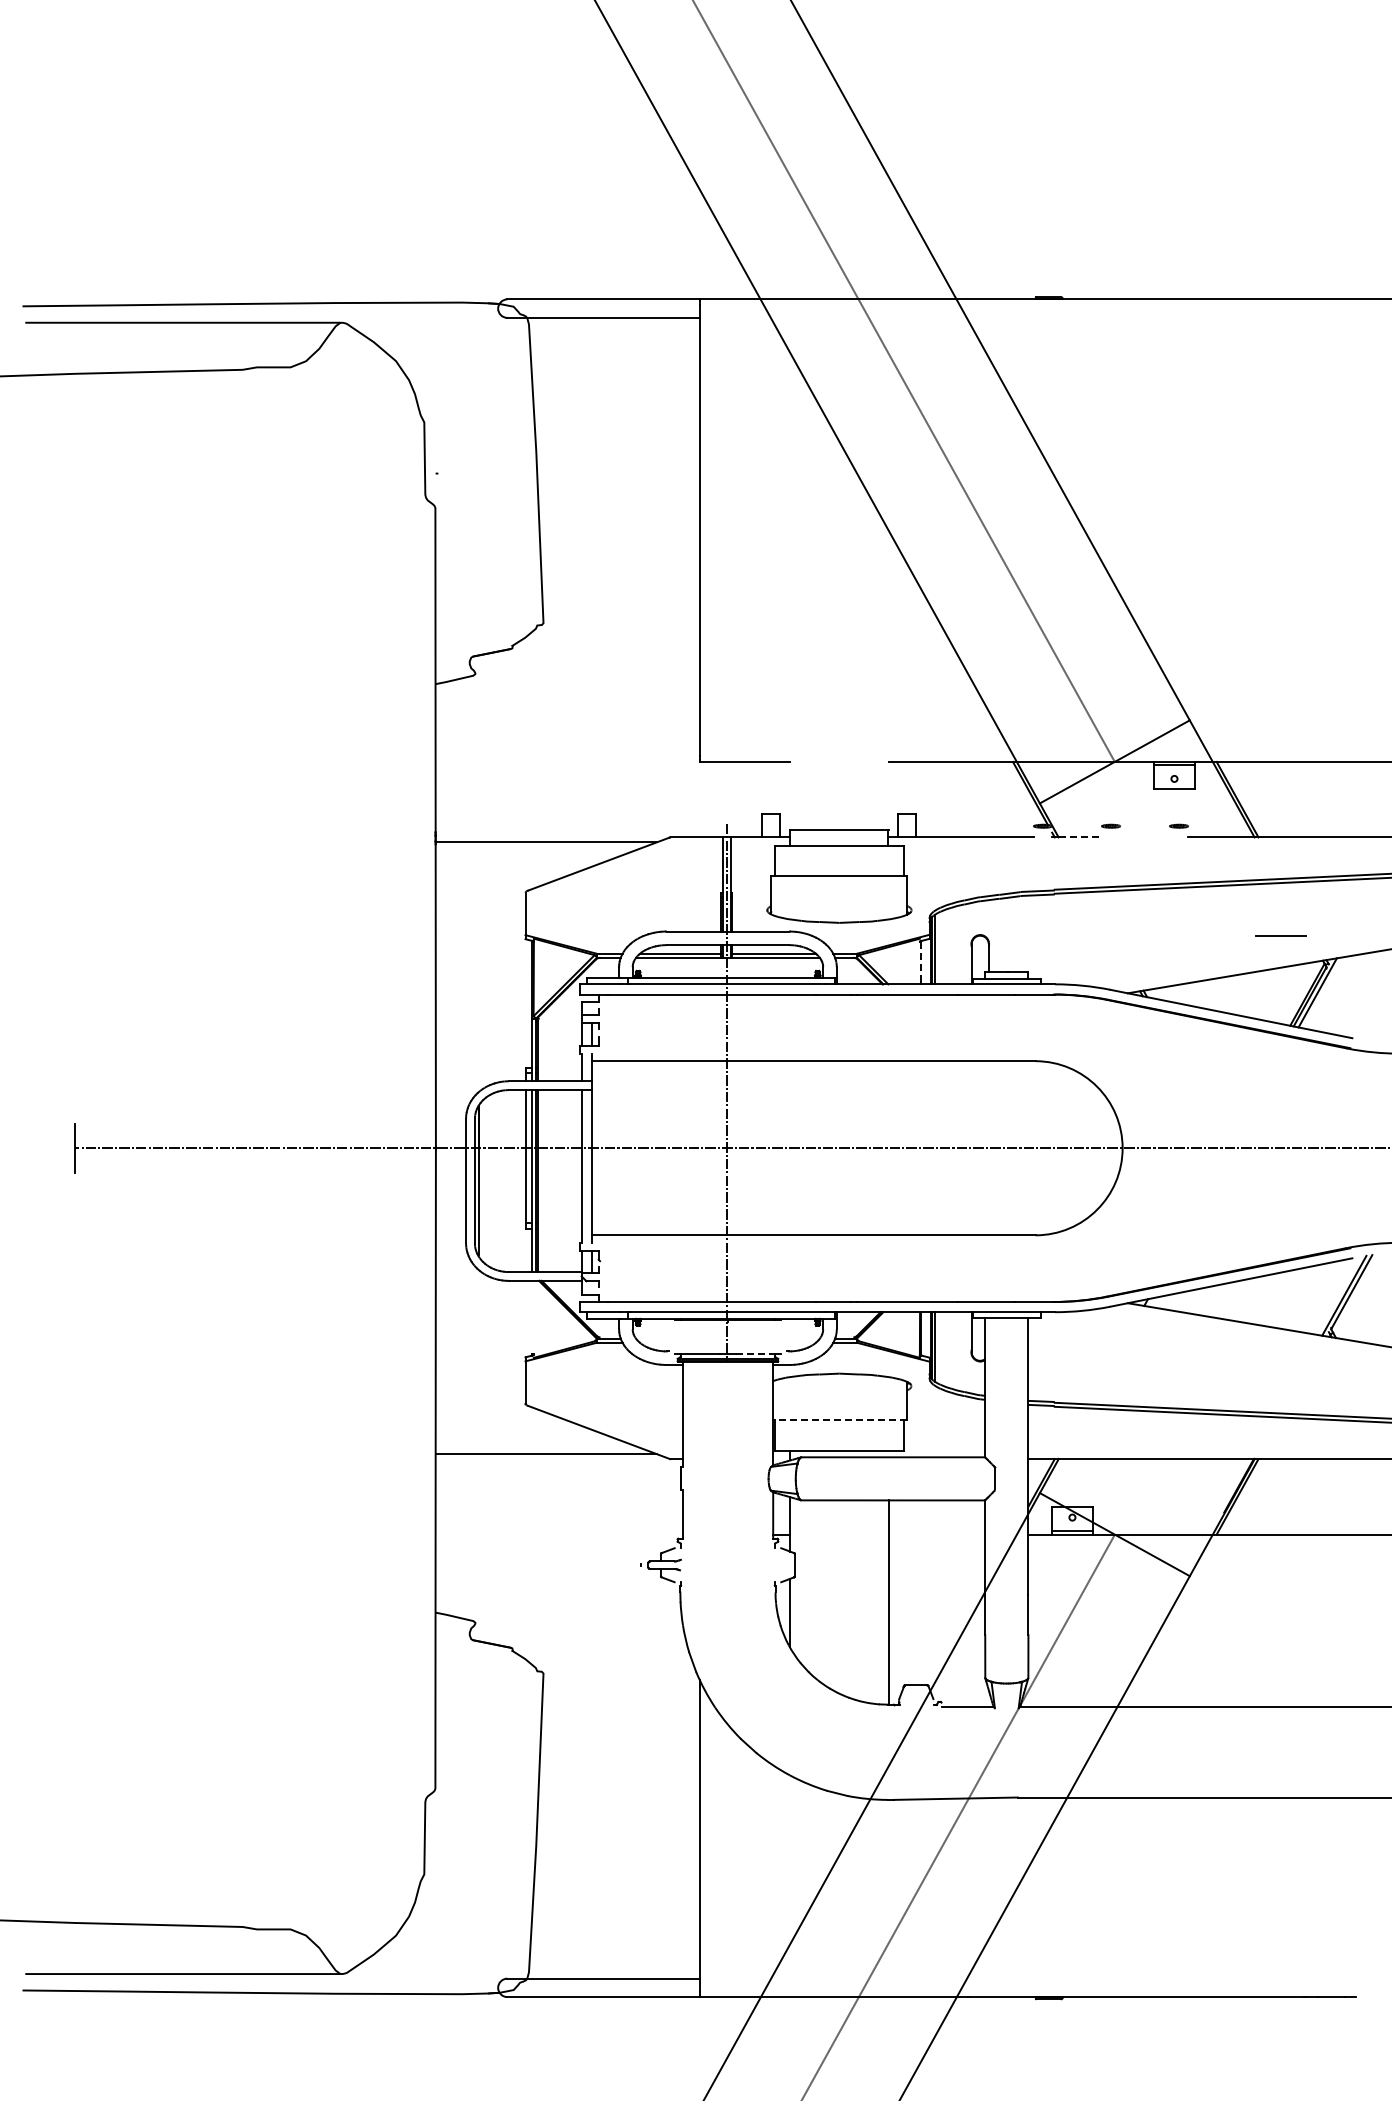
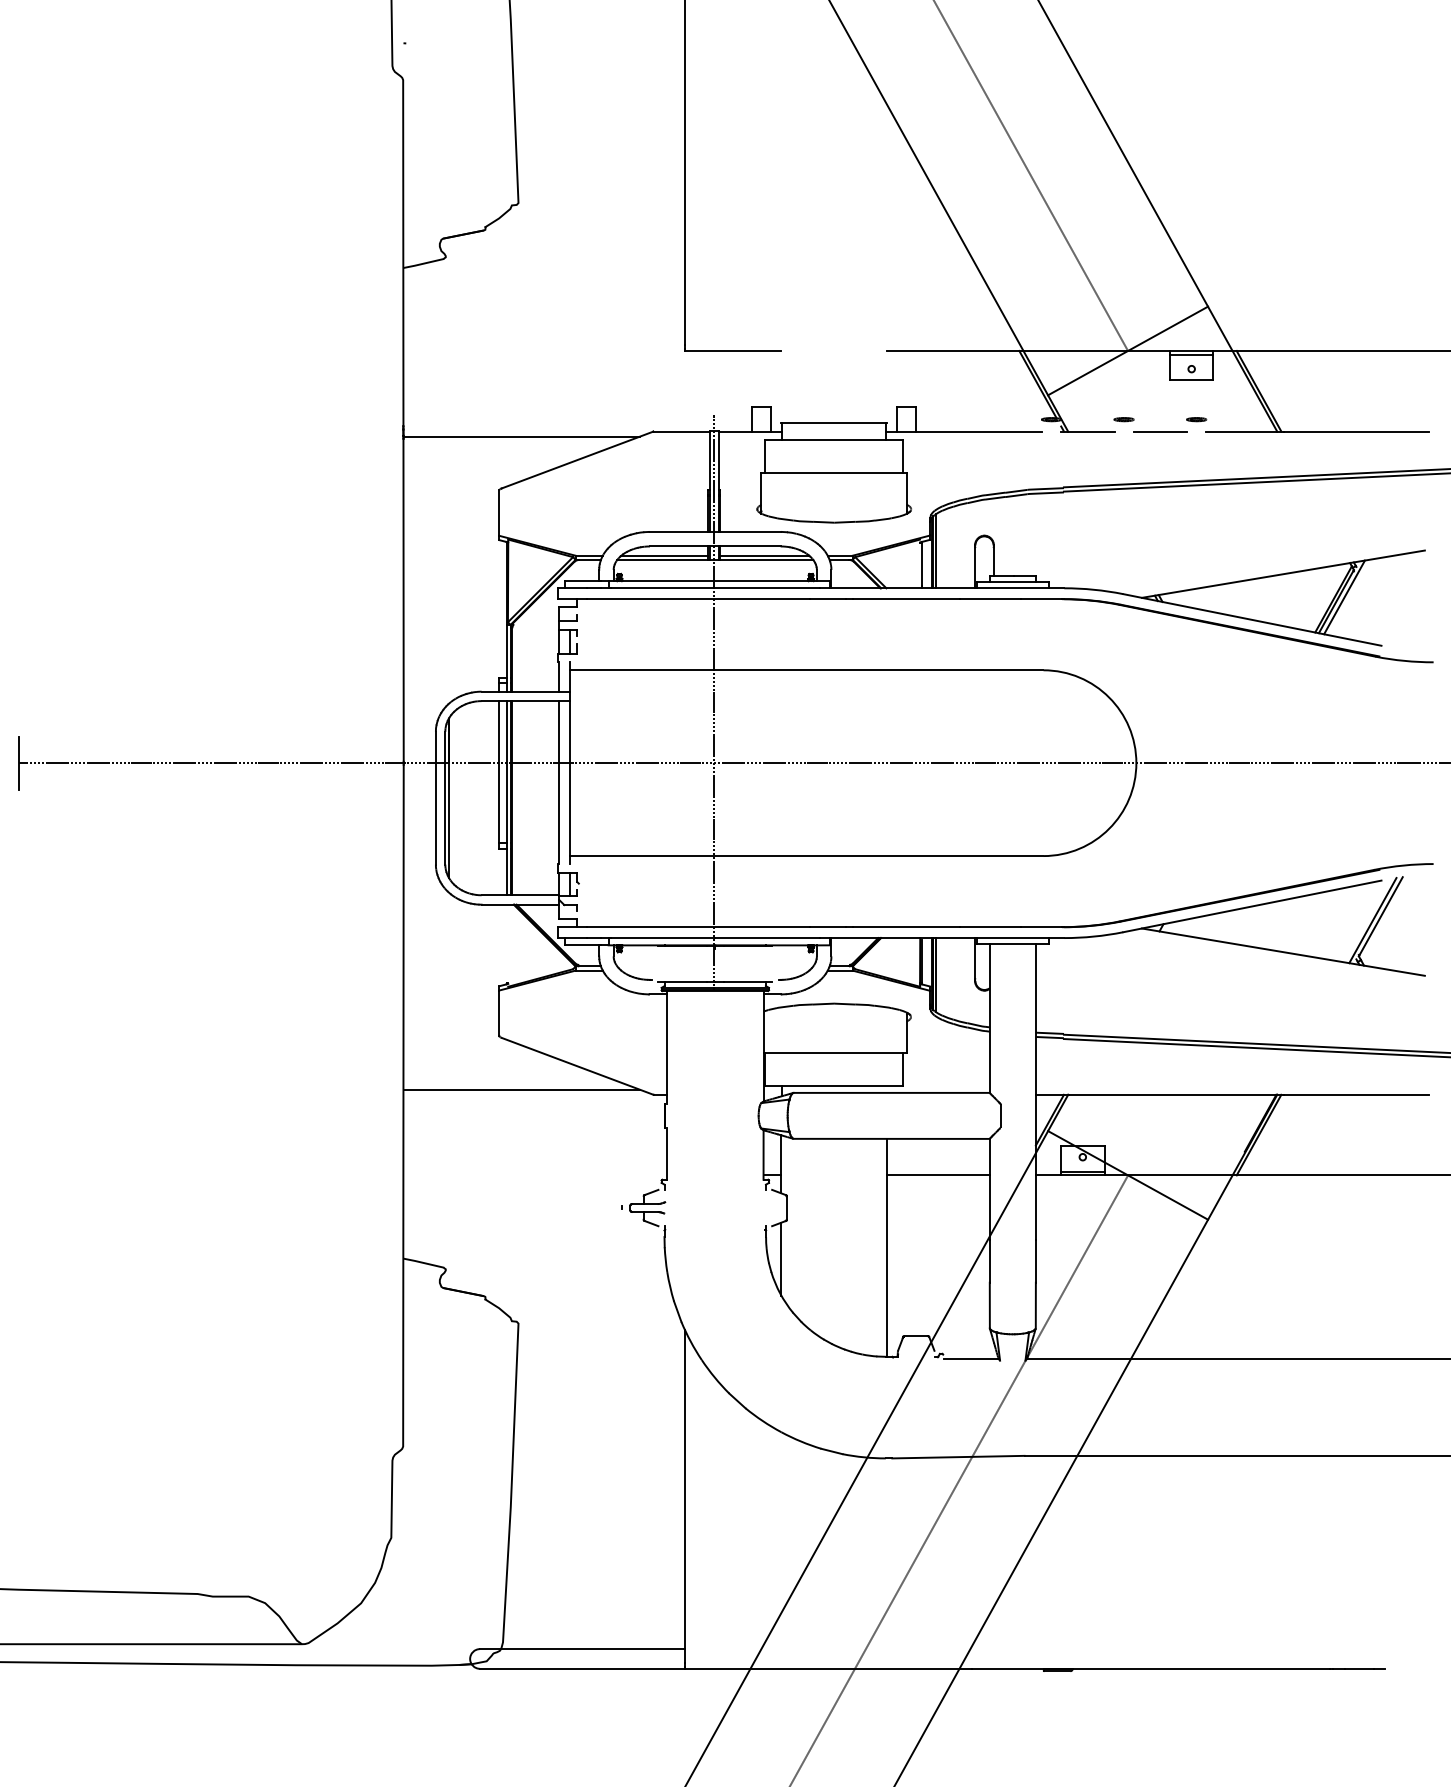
line: (1080, 837) -> (1091, 431), dashed -> solid
line: (1280, 935) -> (1159, 430), moved
line: (921, 961) -> (921, 563), dashed -> solid
line: (755, 1353) -> (744, 982), dashed -> solid
line: (839, 1420) -> (834, 1053), dashed -> solid
line: (936, 1534) -> (937, 1175), added

